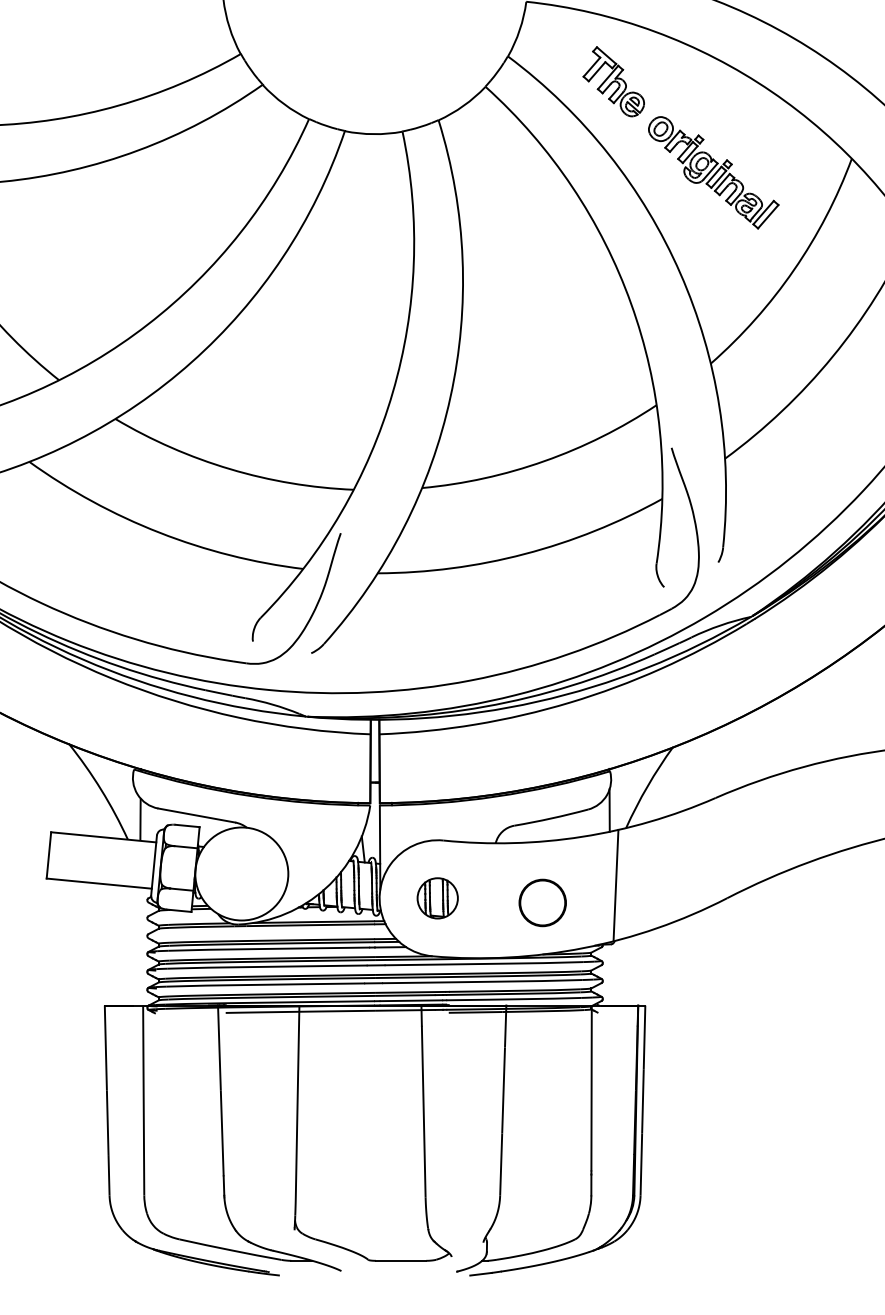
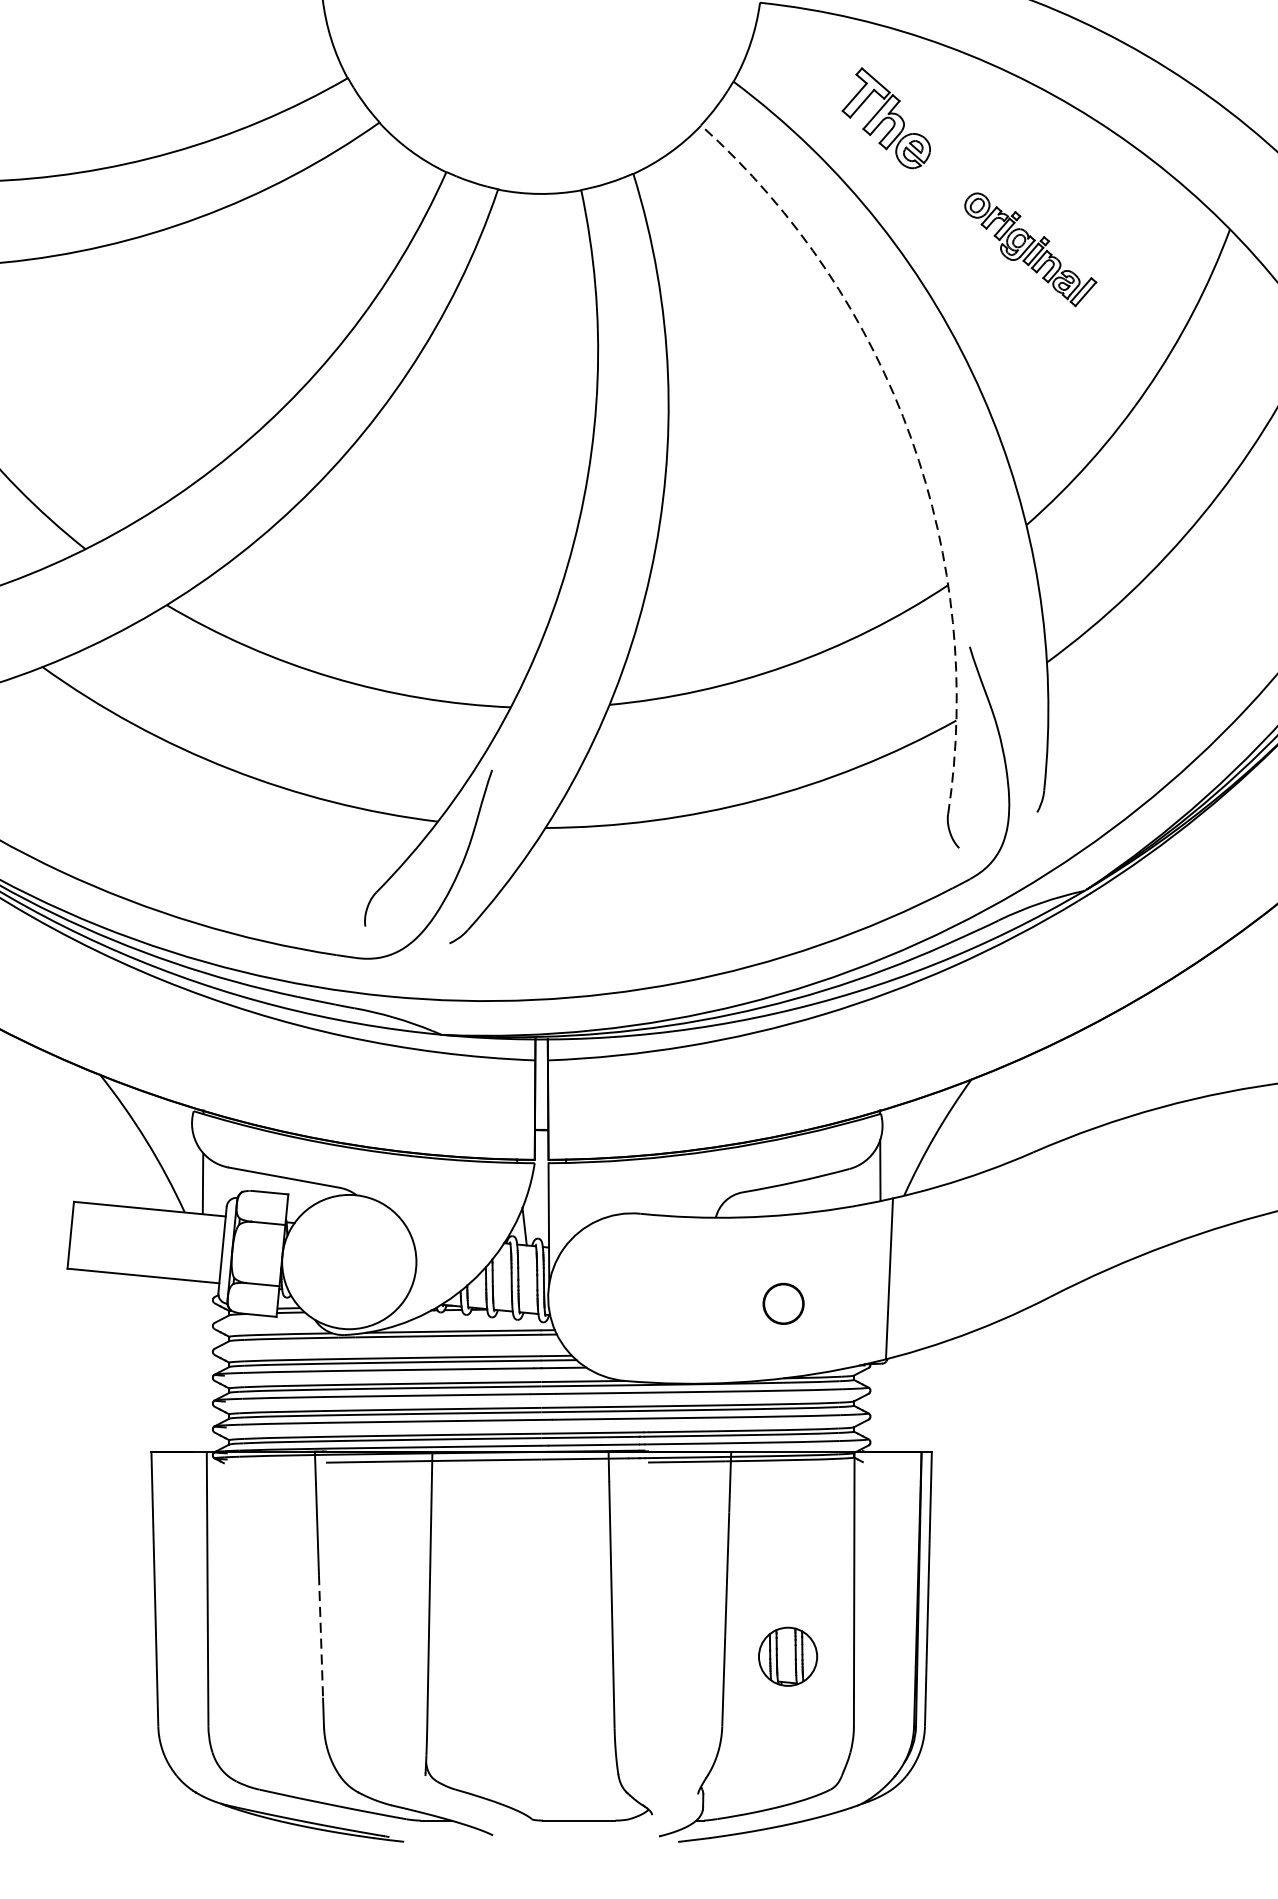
part: (713, 172) -> (1030, 249), size x0.7
arc: (631, 303) -> (911, 438), solid -> dashed
part: (437, 898) -> (787, 1656), moved
part: (542, 902) -> (783, 1303), size x0.6
line: (222, 1133) -> (321, 1636), solid -> dashed

